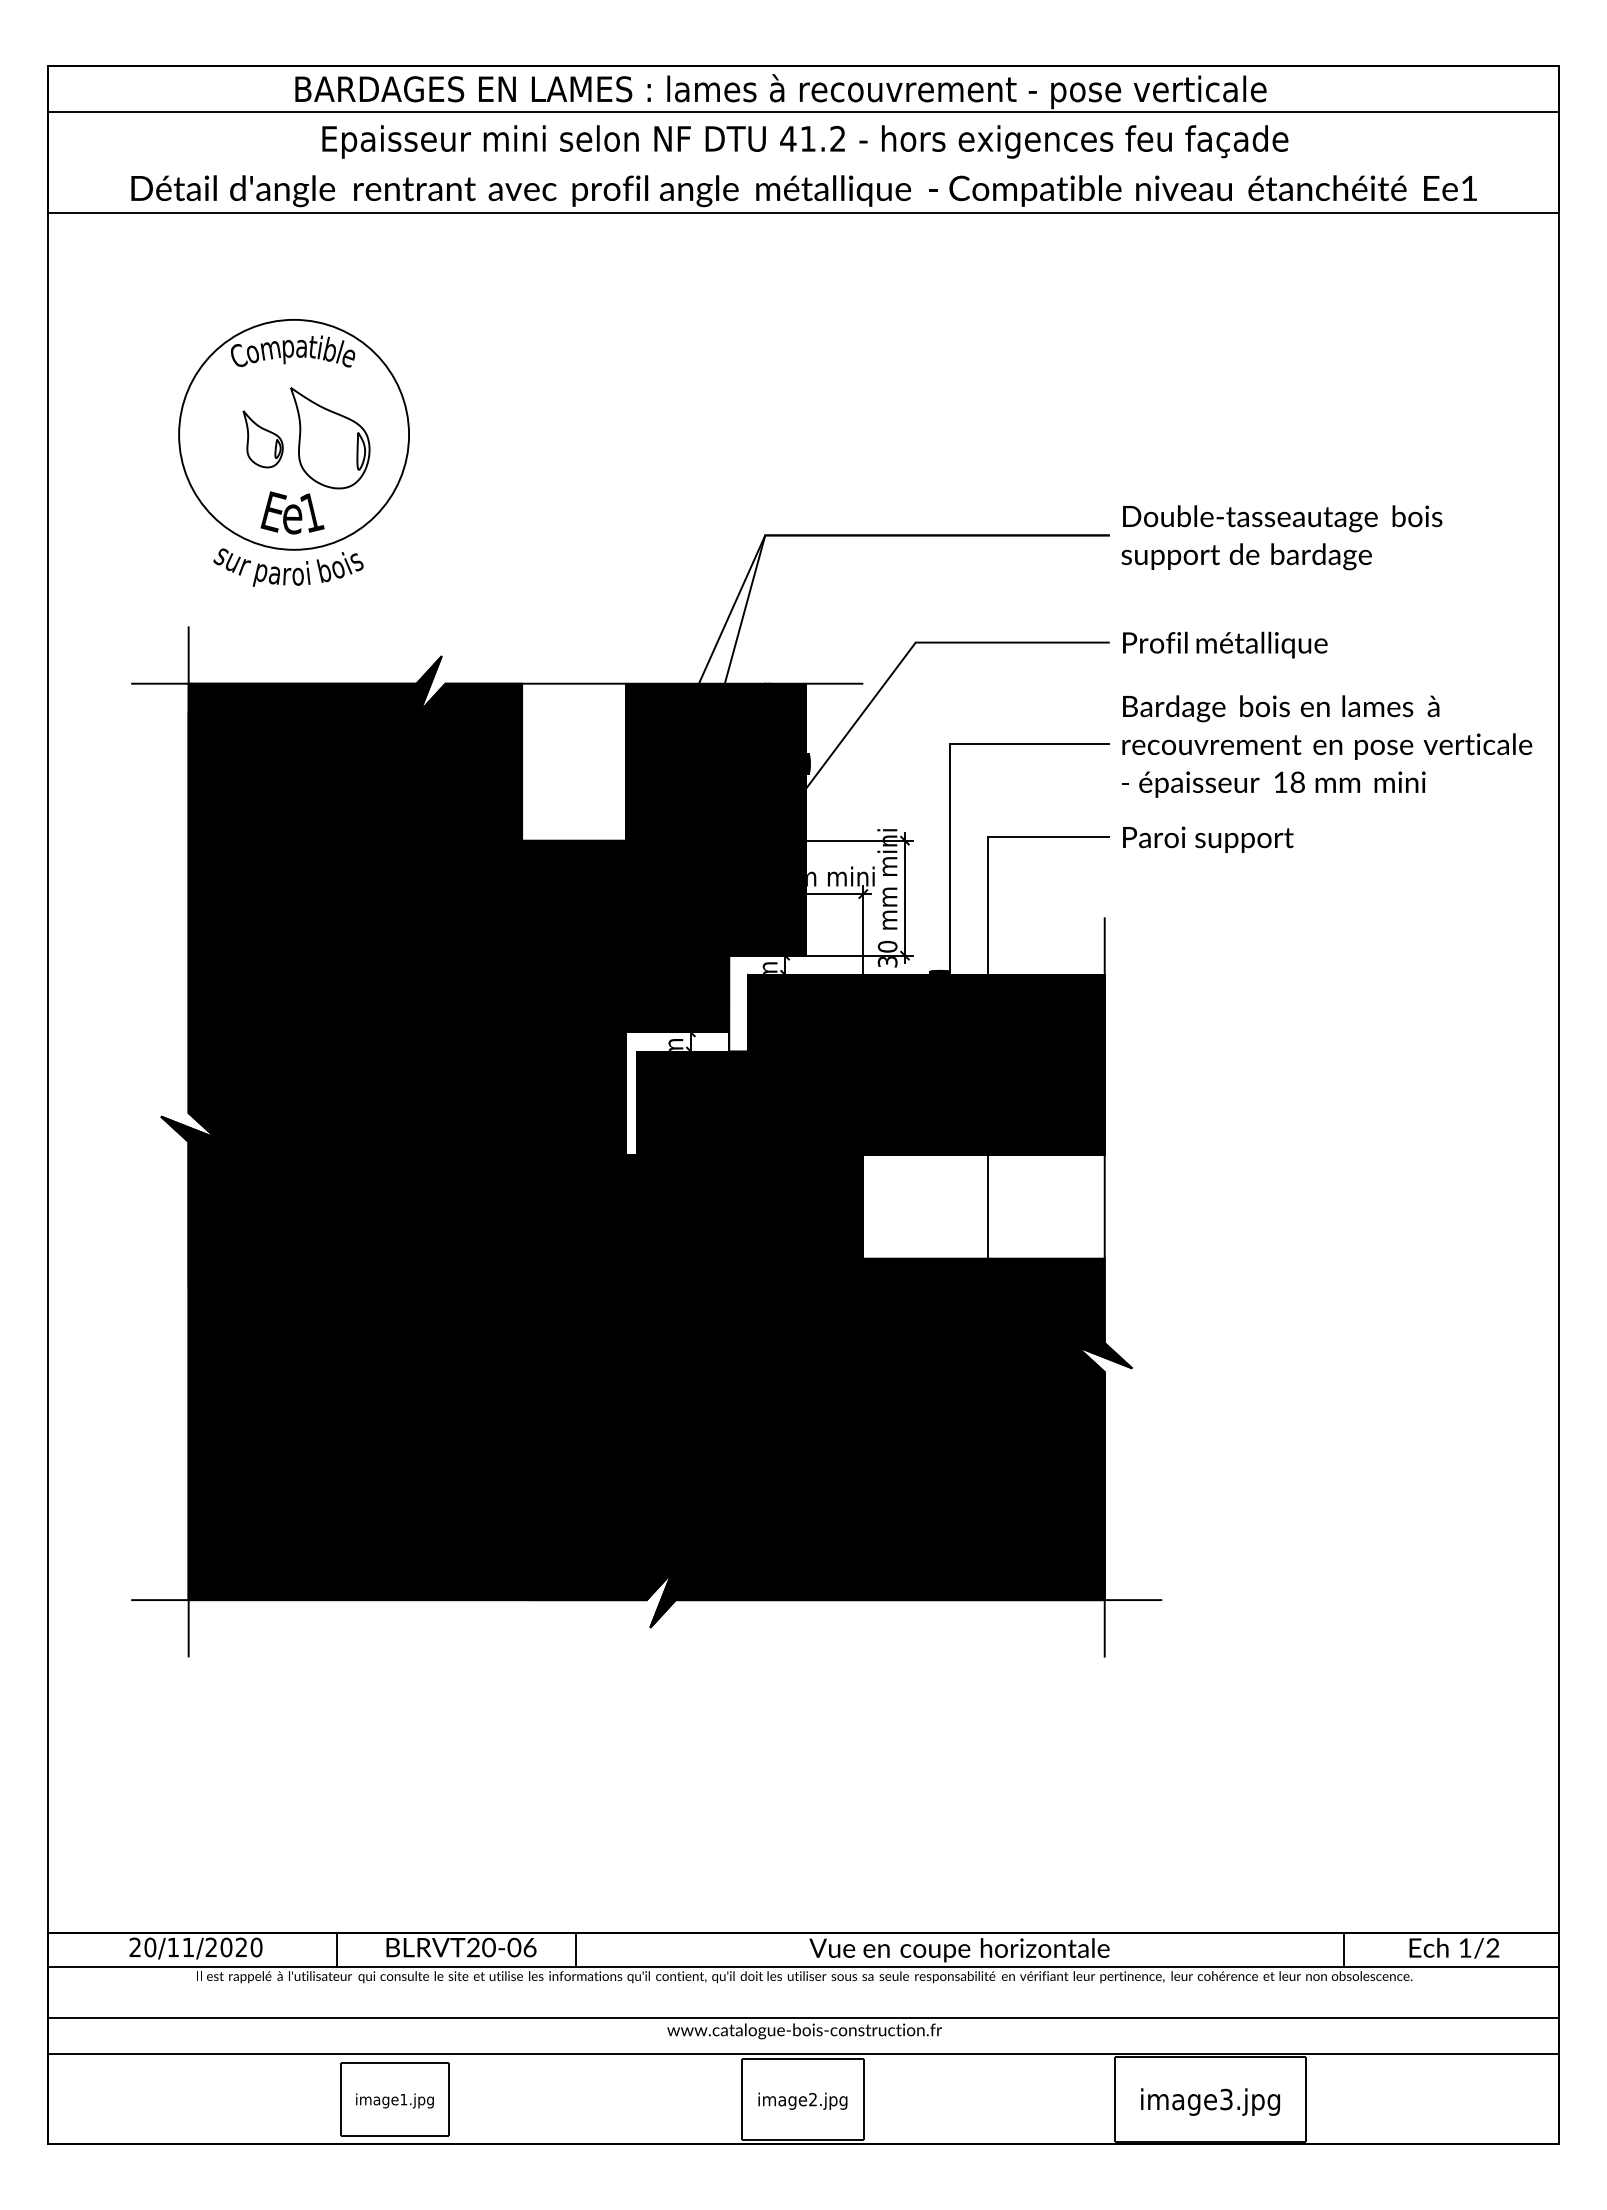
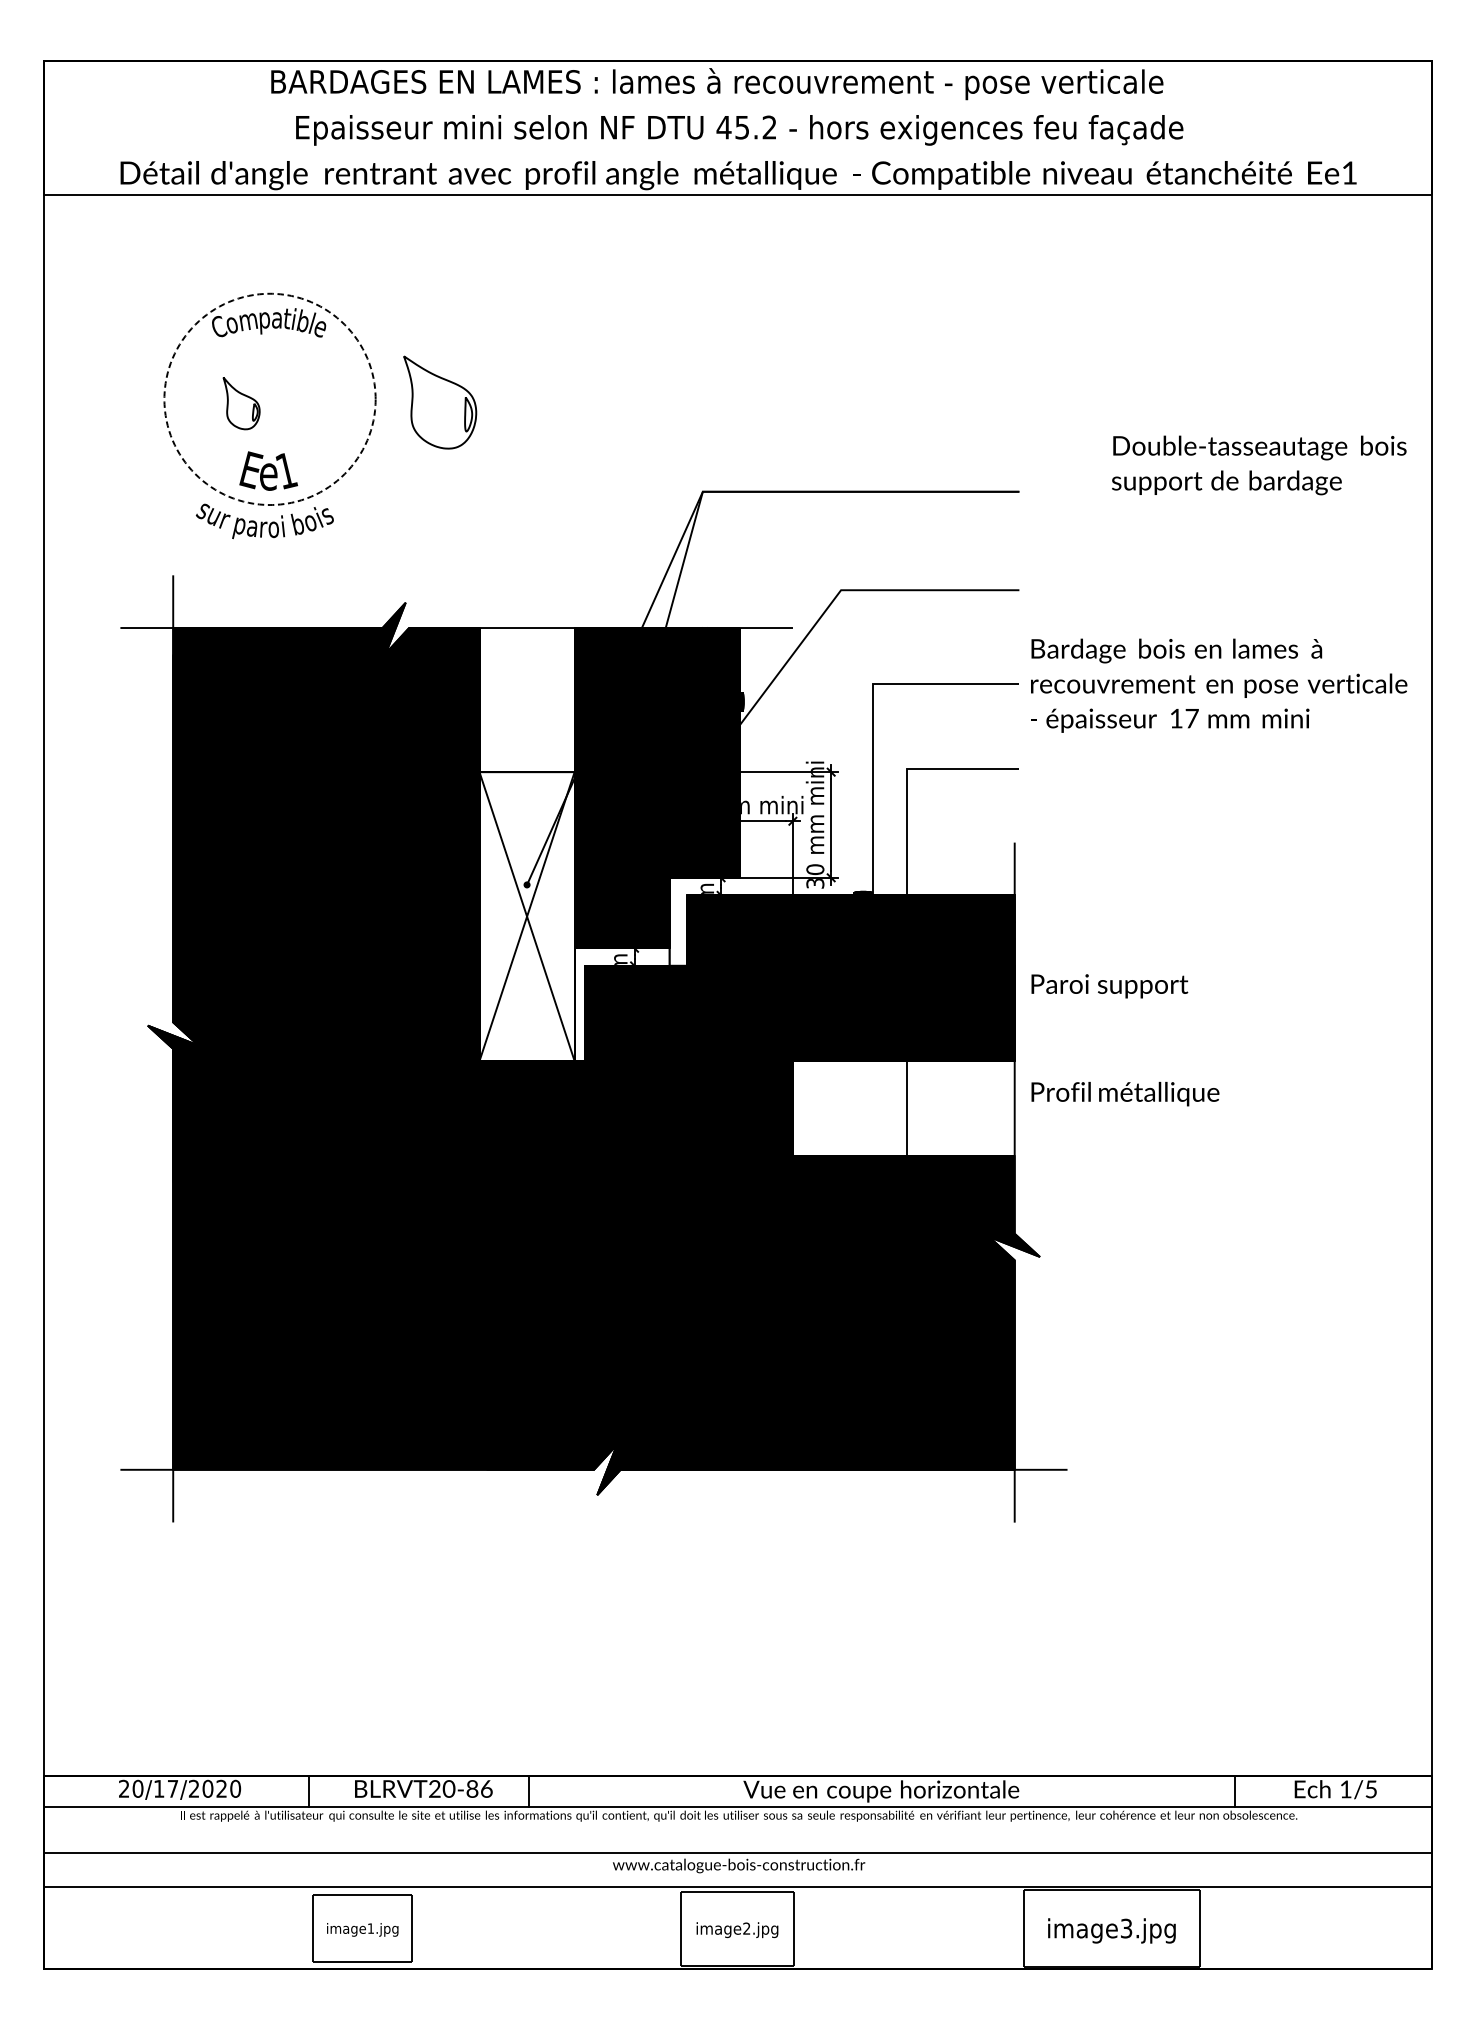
line: (803, 112) -> (738, 103), removed
text: (807, 138) -> (741, 127), 41.2 -> 45.2
circle: (294, 434) -> (270, 399), solid -> dashed
part: (330, 438) -> (440, 402), moved
text: (1281, 537) -> (1258, 465), moved
text: (1225, 644) -> (1125, 1093), moved
text: (1297, 781) -> (1191, 717), 18 -> 17
text: (1208, 839) -> (1110, 986), moved
fill: (573, 997) -> (526, 916), removed
text: (188, 1947) -> (173, 1788), 20/11/2020 -> 20/17/2020
text: (1492, 1947) -> (1370, 1788), 1/2 -> 1/5
text: (514, 1948) -> (472, 1789), \c16711848;BLRVT20-06 -> \c16711848;BLRVT20-86

